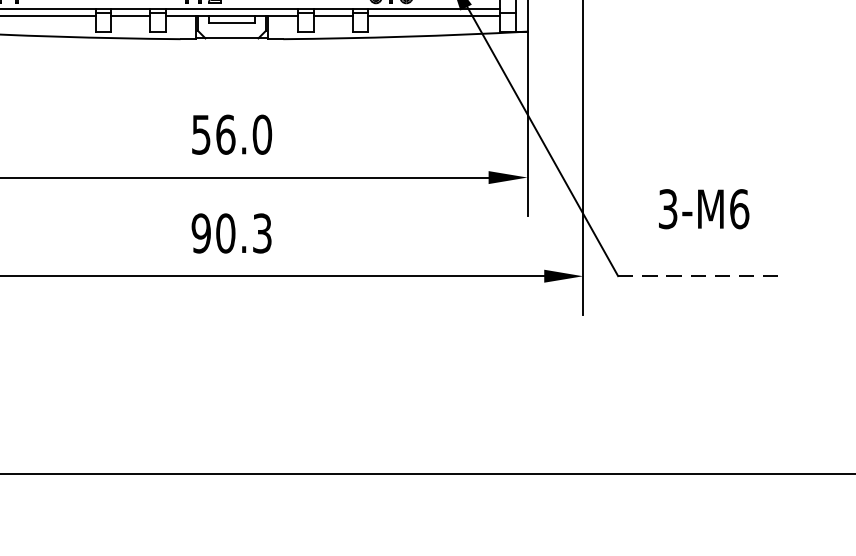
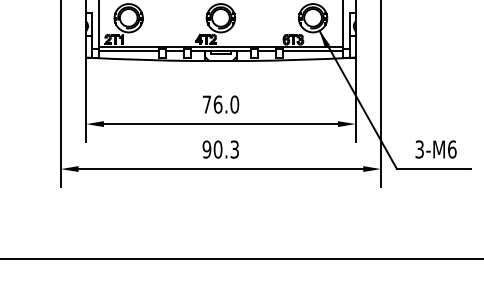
text: (200, 134) -> (206, 104), 56.0 -> 76.0
text: (702, 209) -> (435, 149), moved
line: (700, 277) -> (434, 169), dashed -> solid

